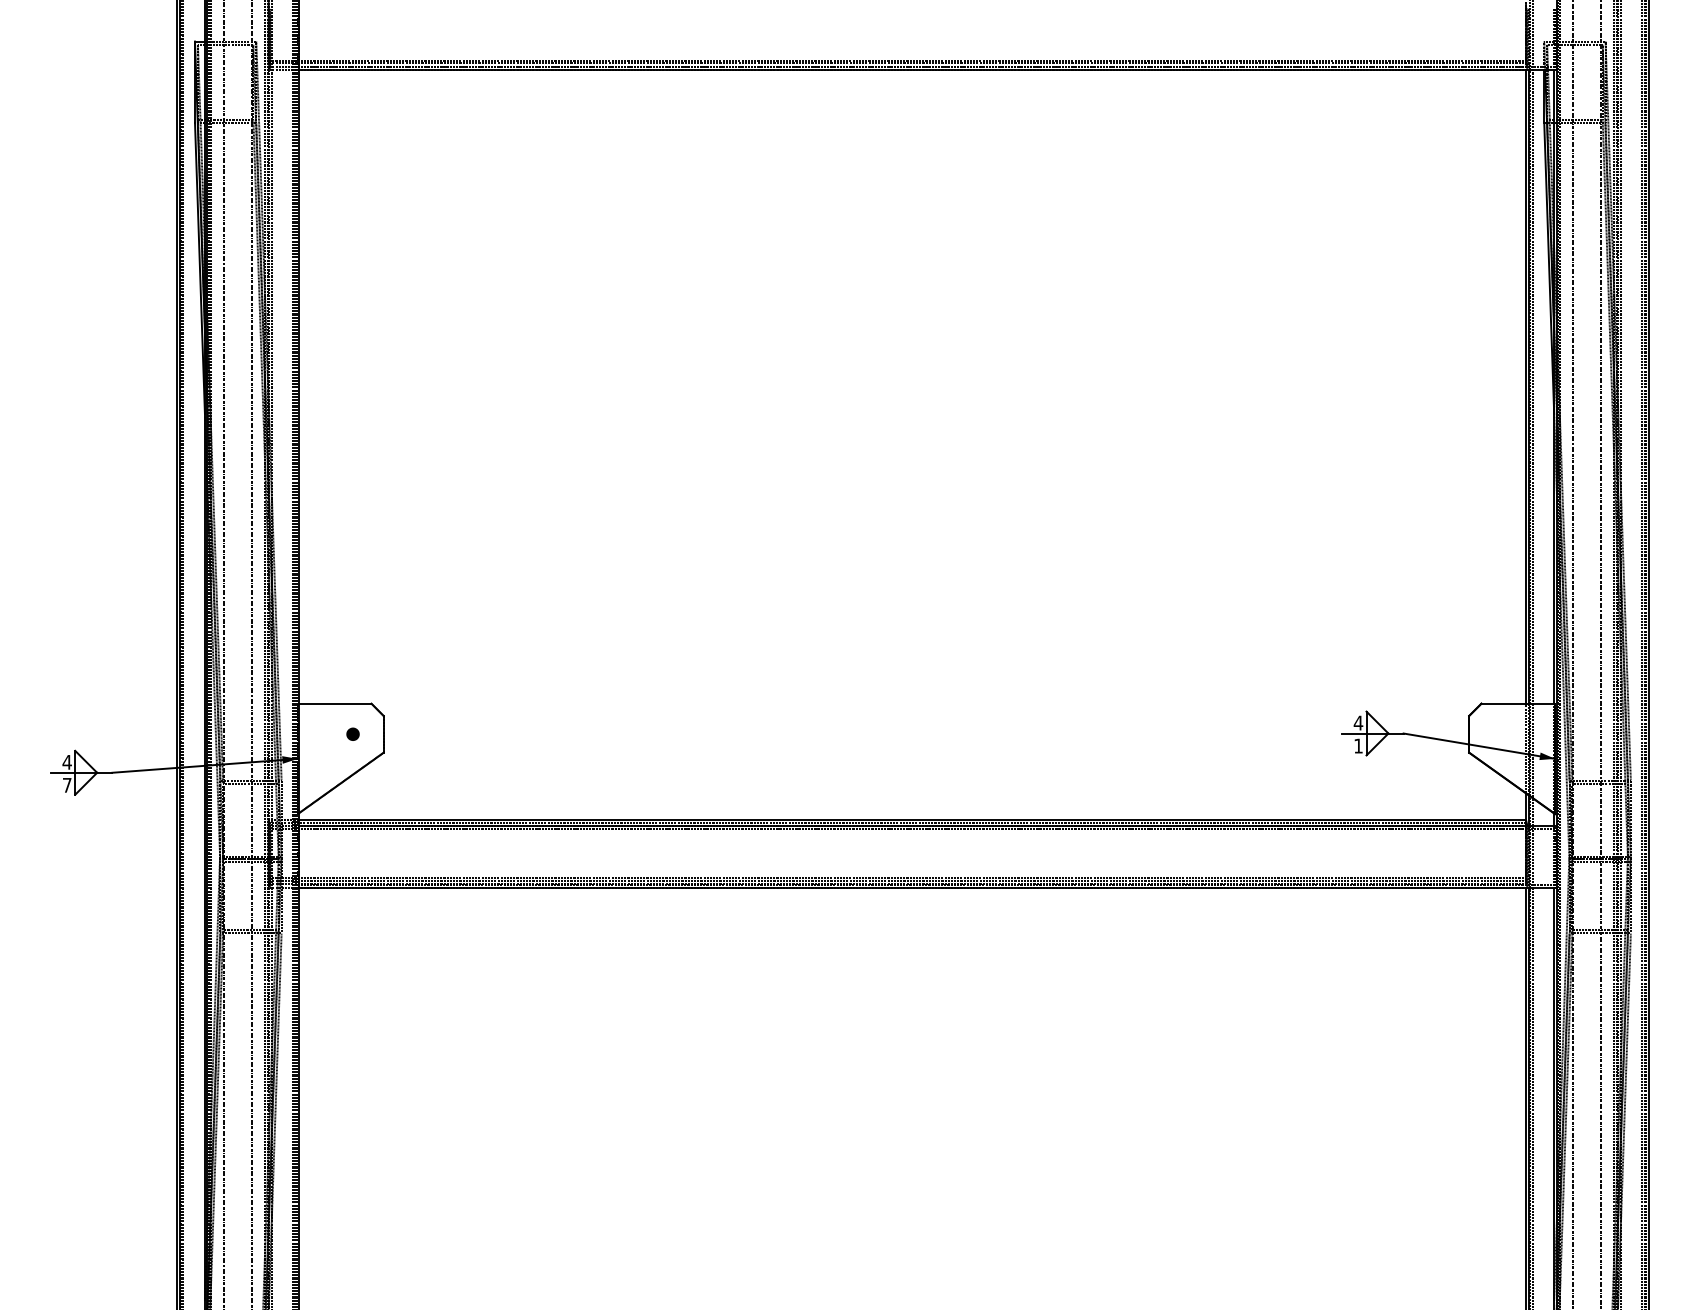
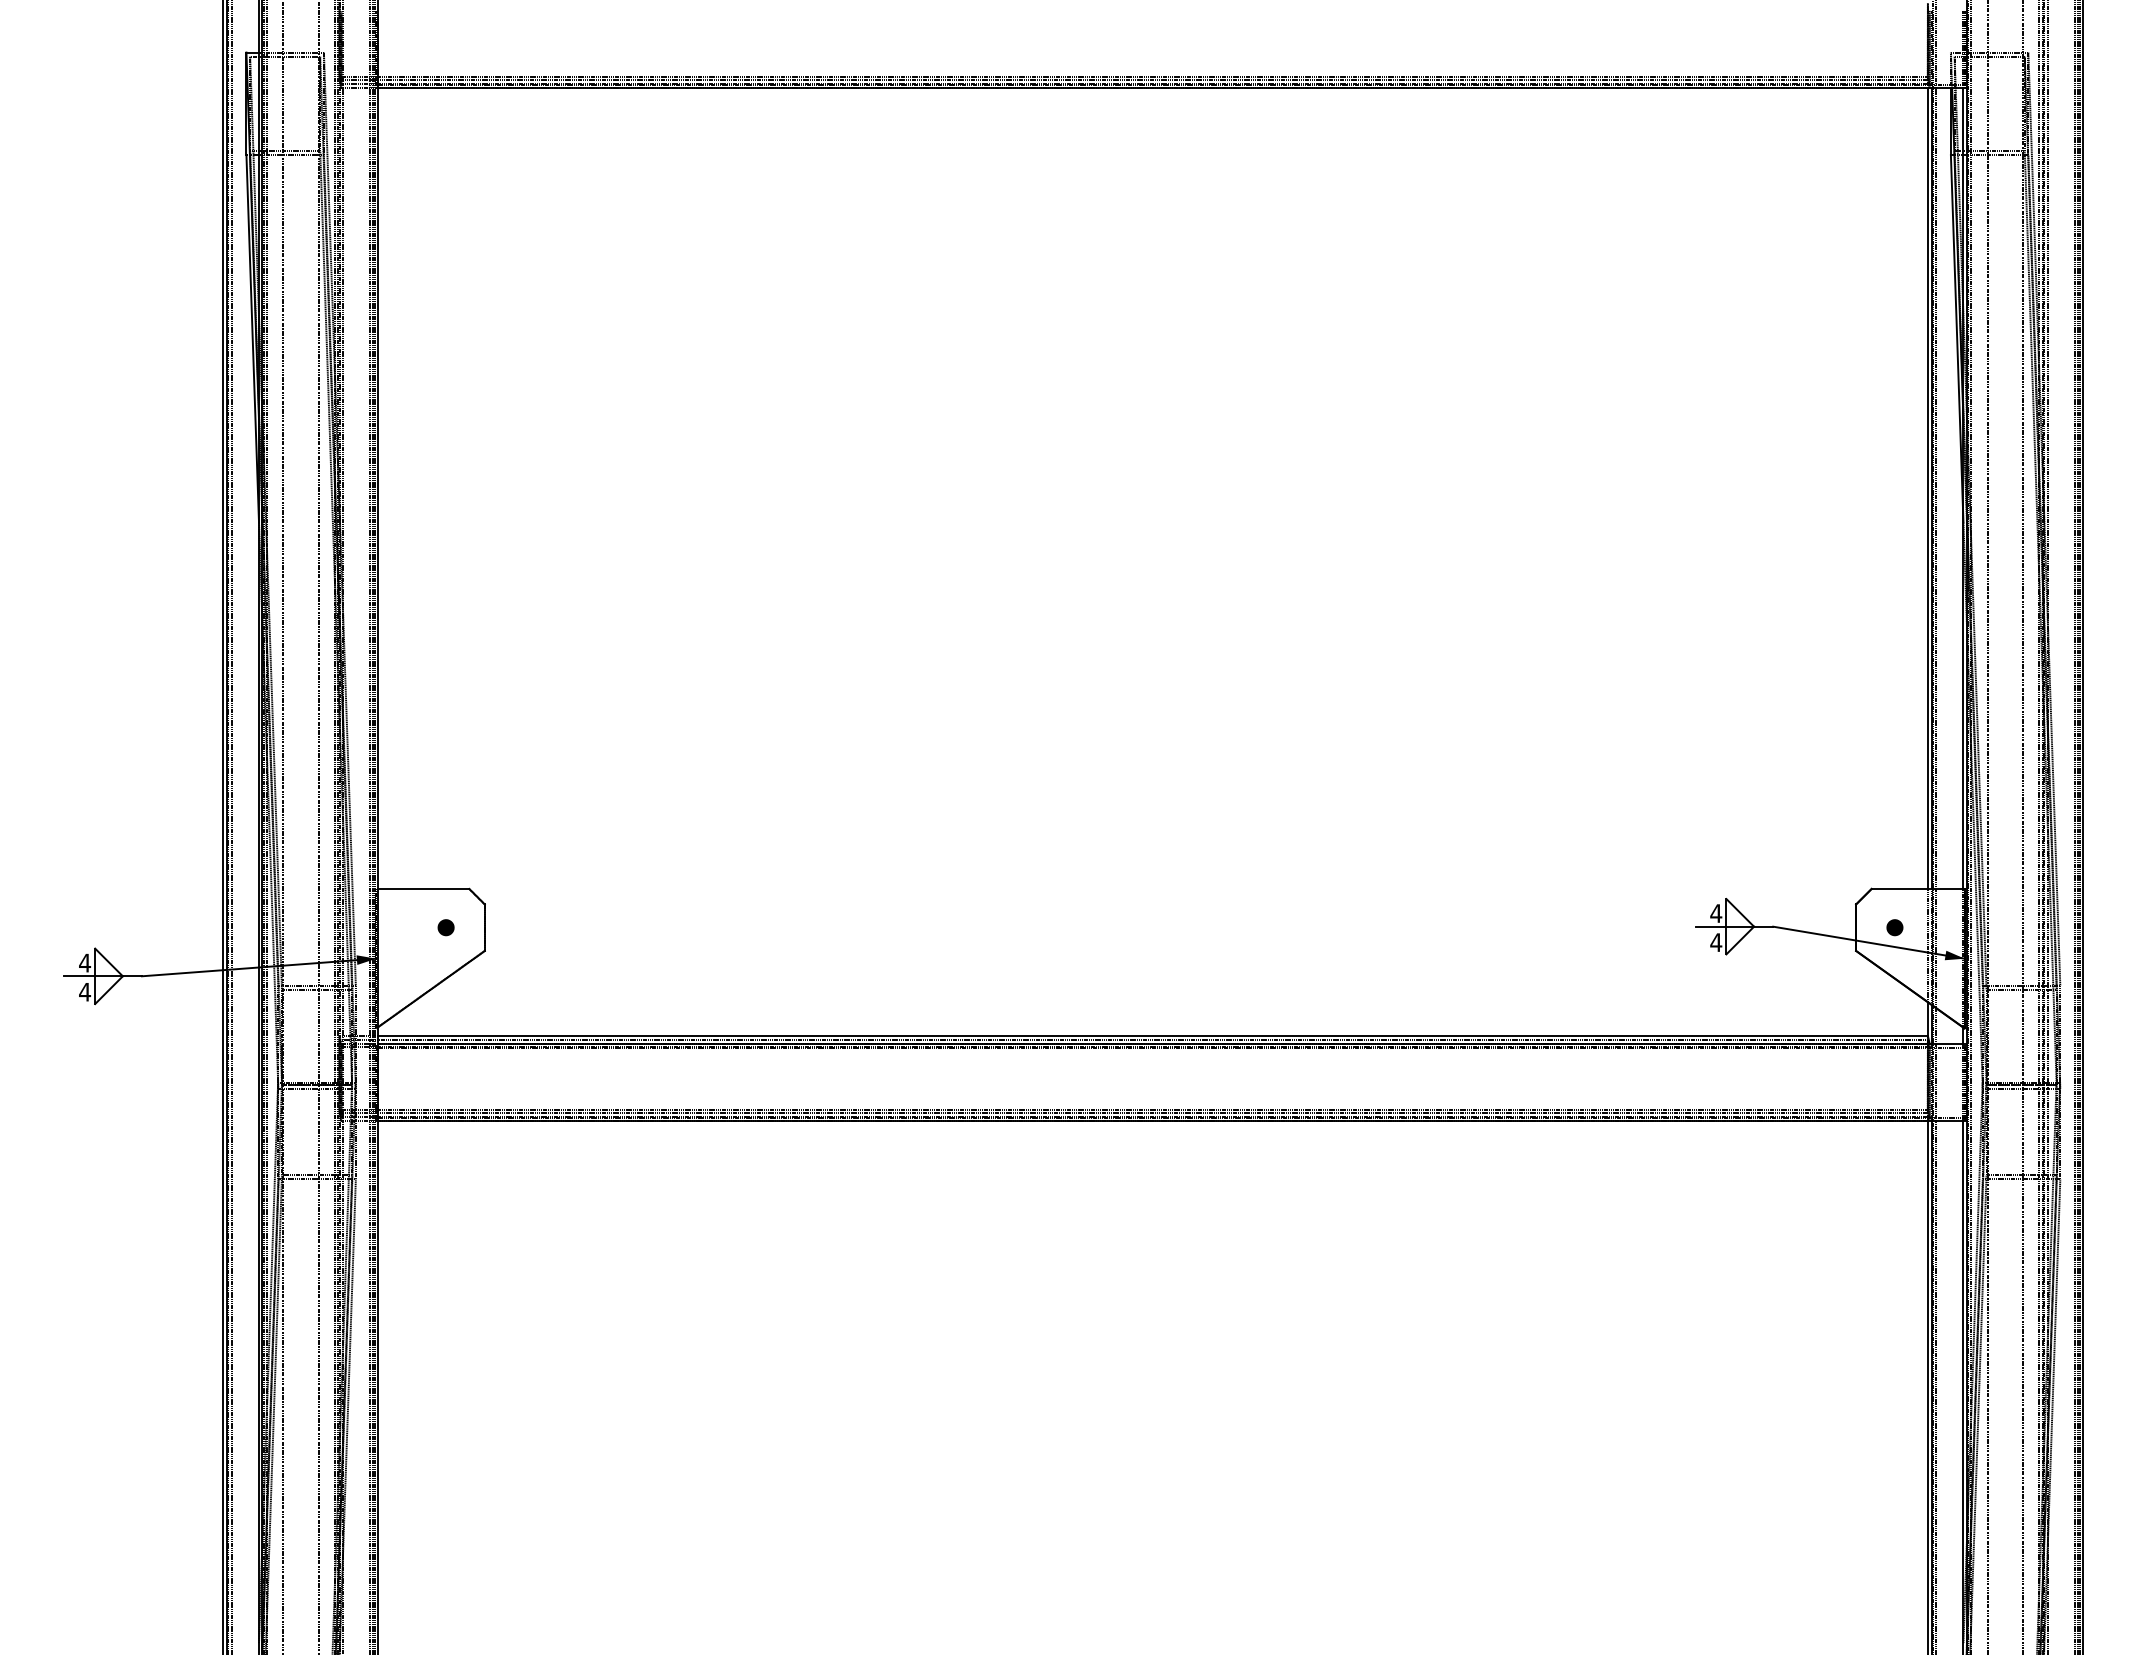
fill: (1499, 734) -> (1894, 927), added
text: (1358, 746) -> (1716, 942), 1 -> 4
text: (67, 785) -> (85, 992), 7 -> 4

